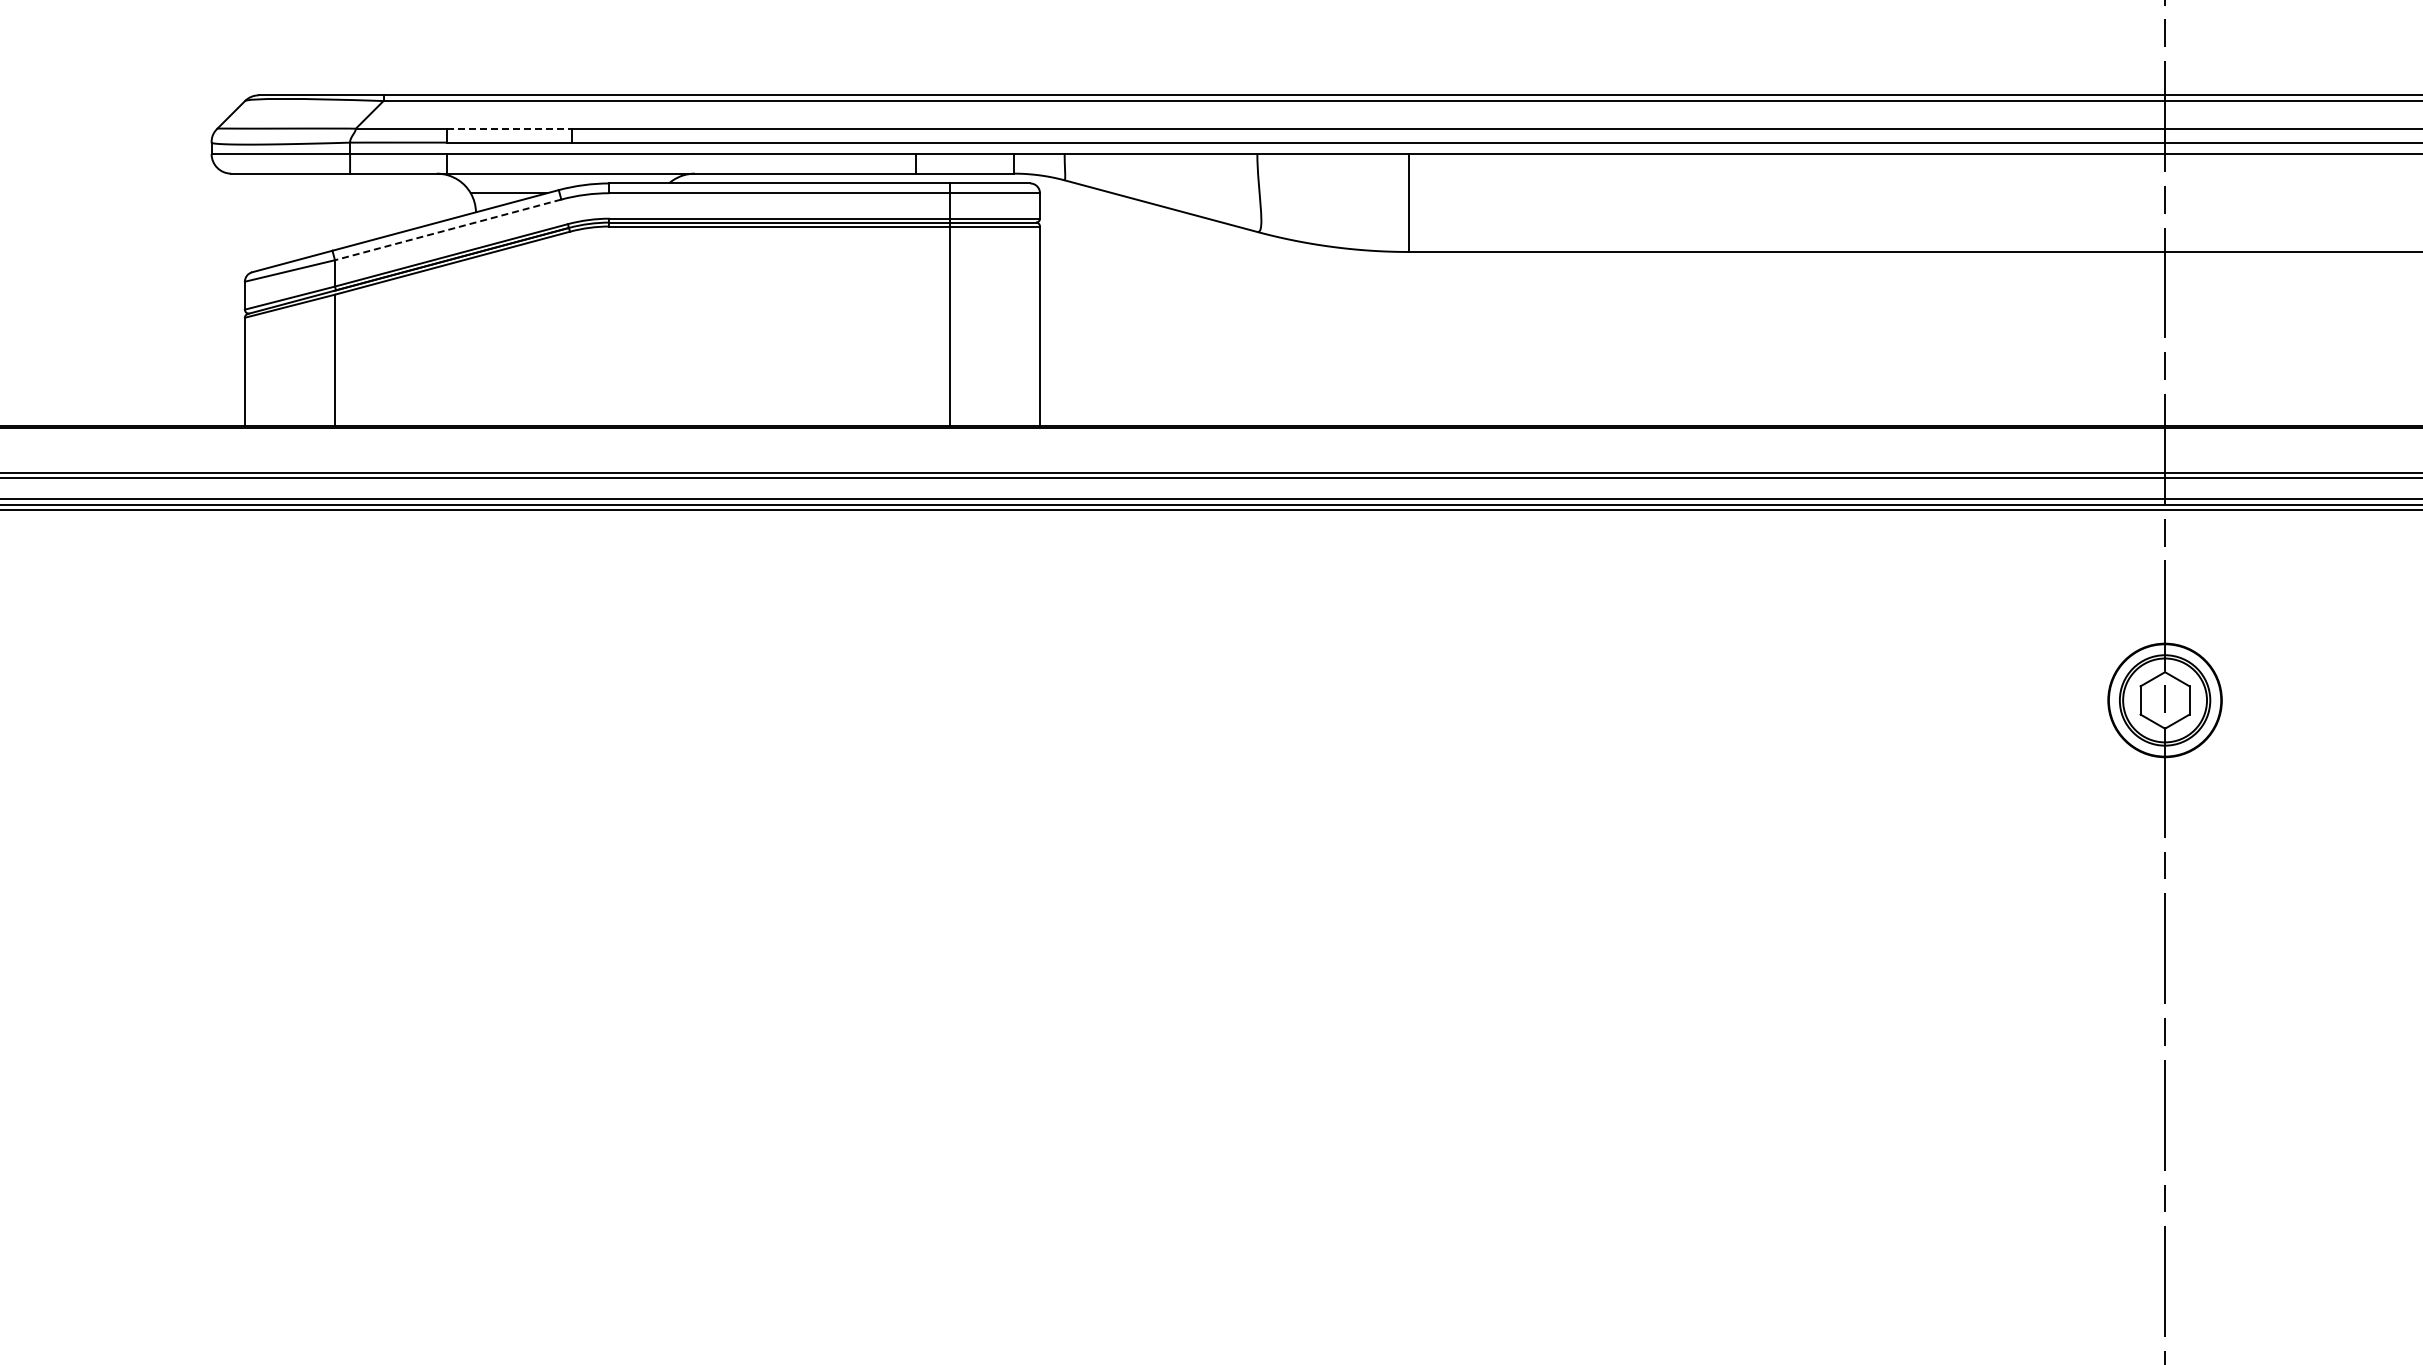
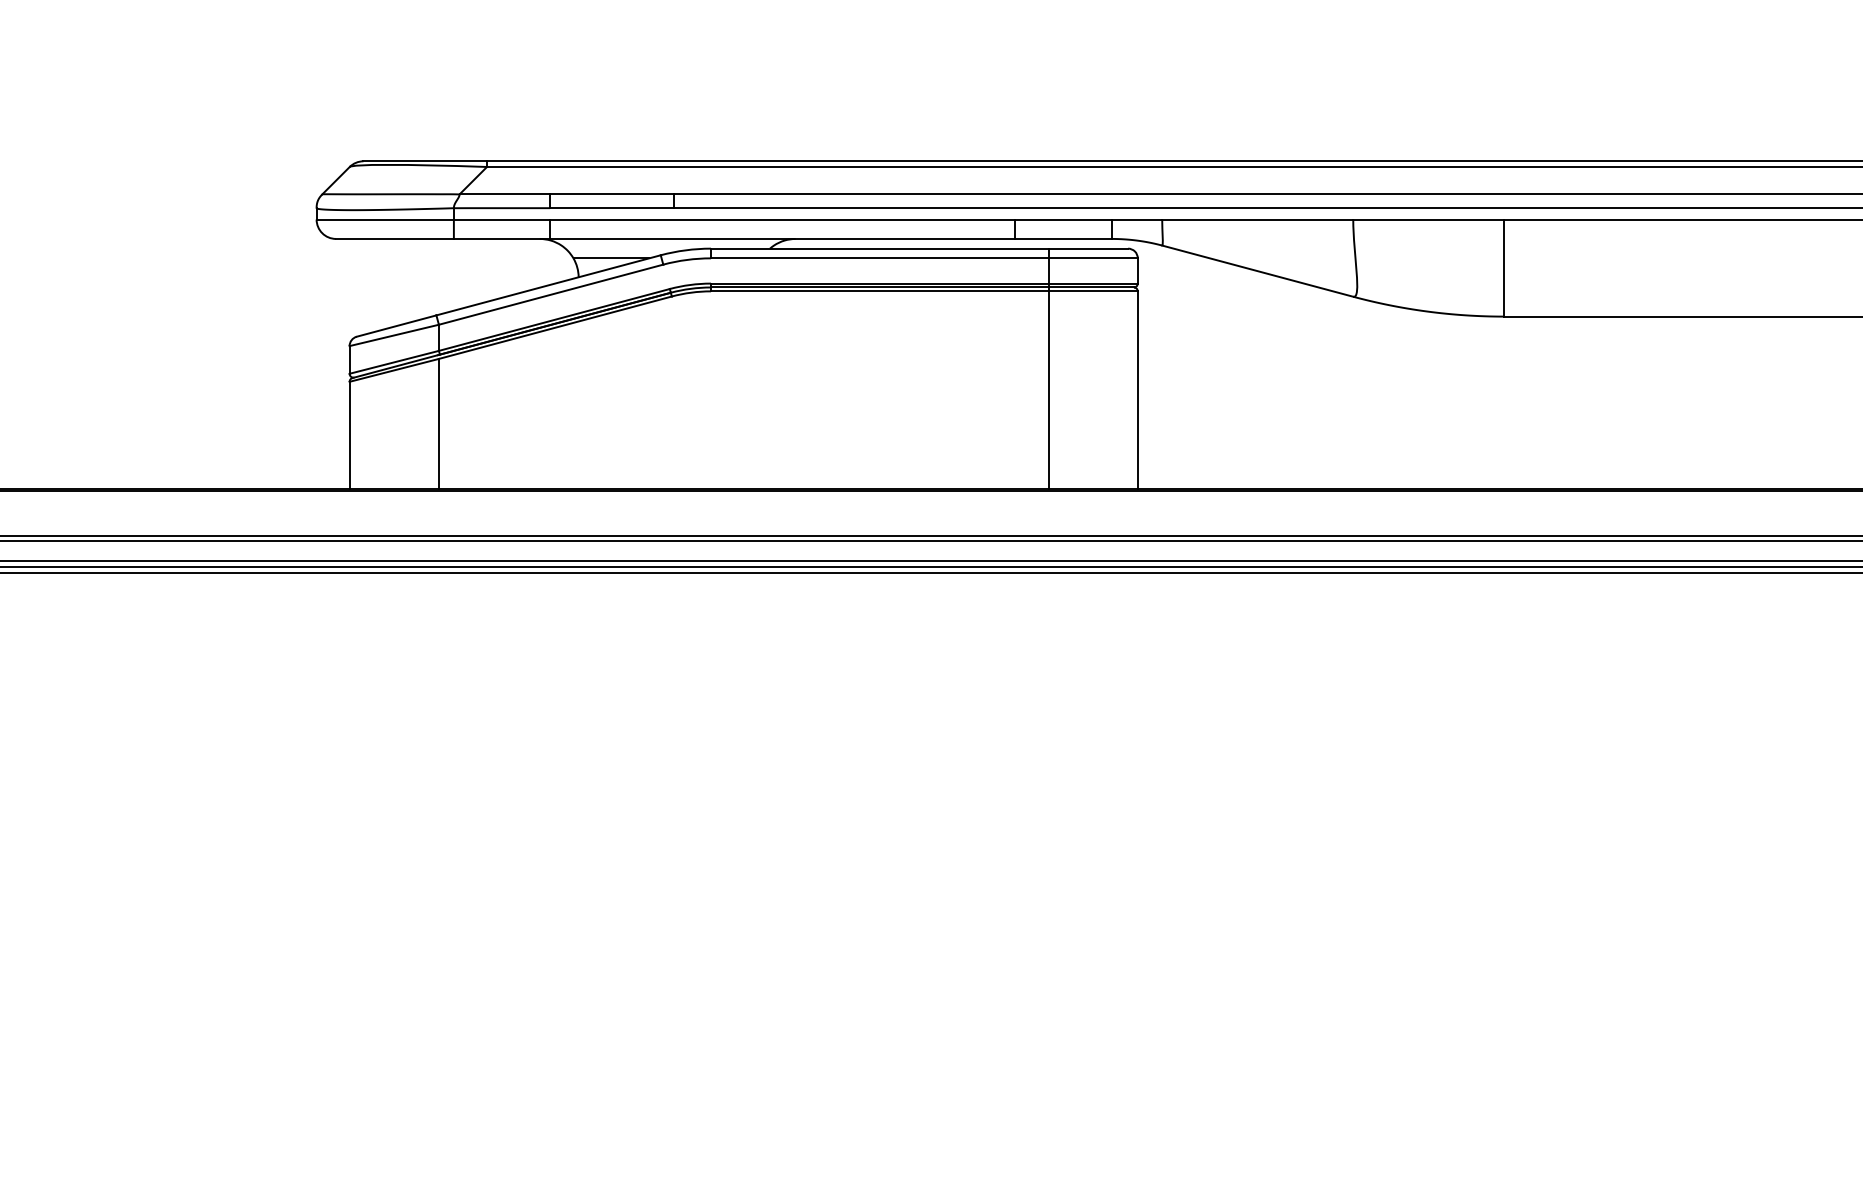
line: (510, 128) -> (612, 194), dashed -> solid
line: (447, 230) -> (550, 295), dashed -> solid

